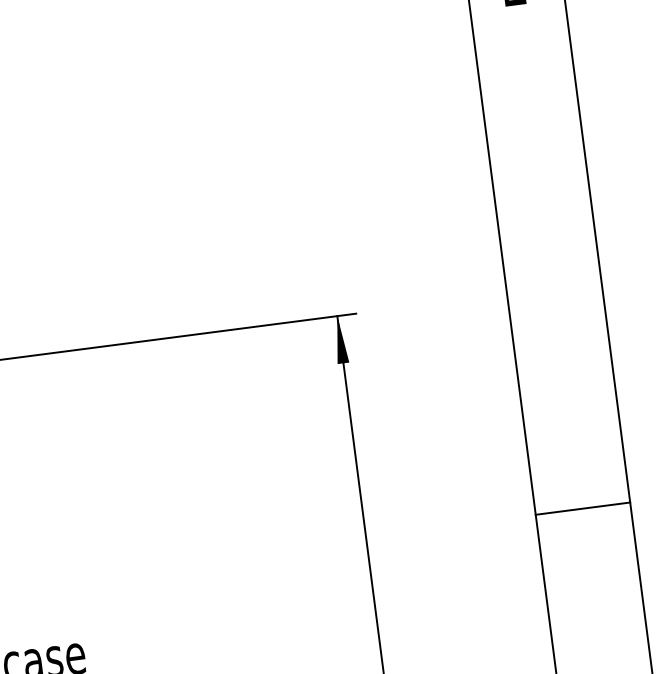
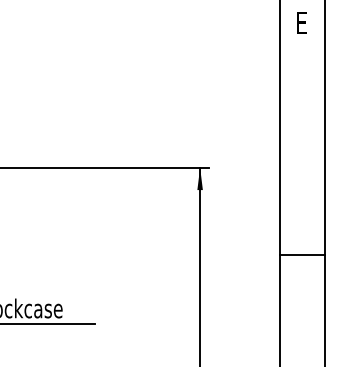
line: (583, 507) -> (302, 254), moved

